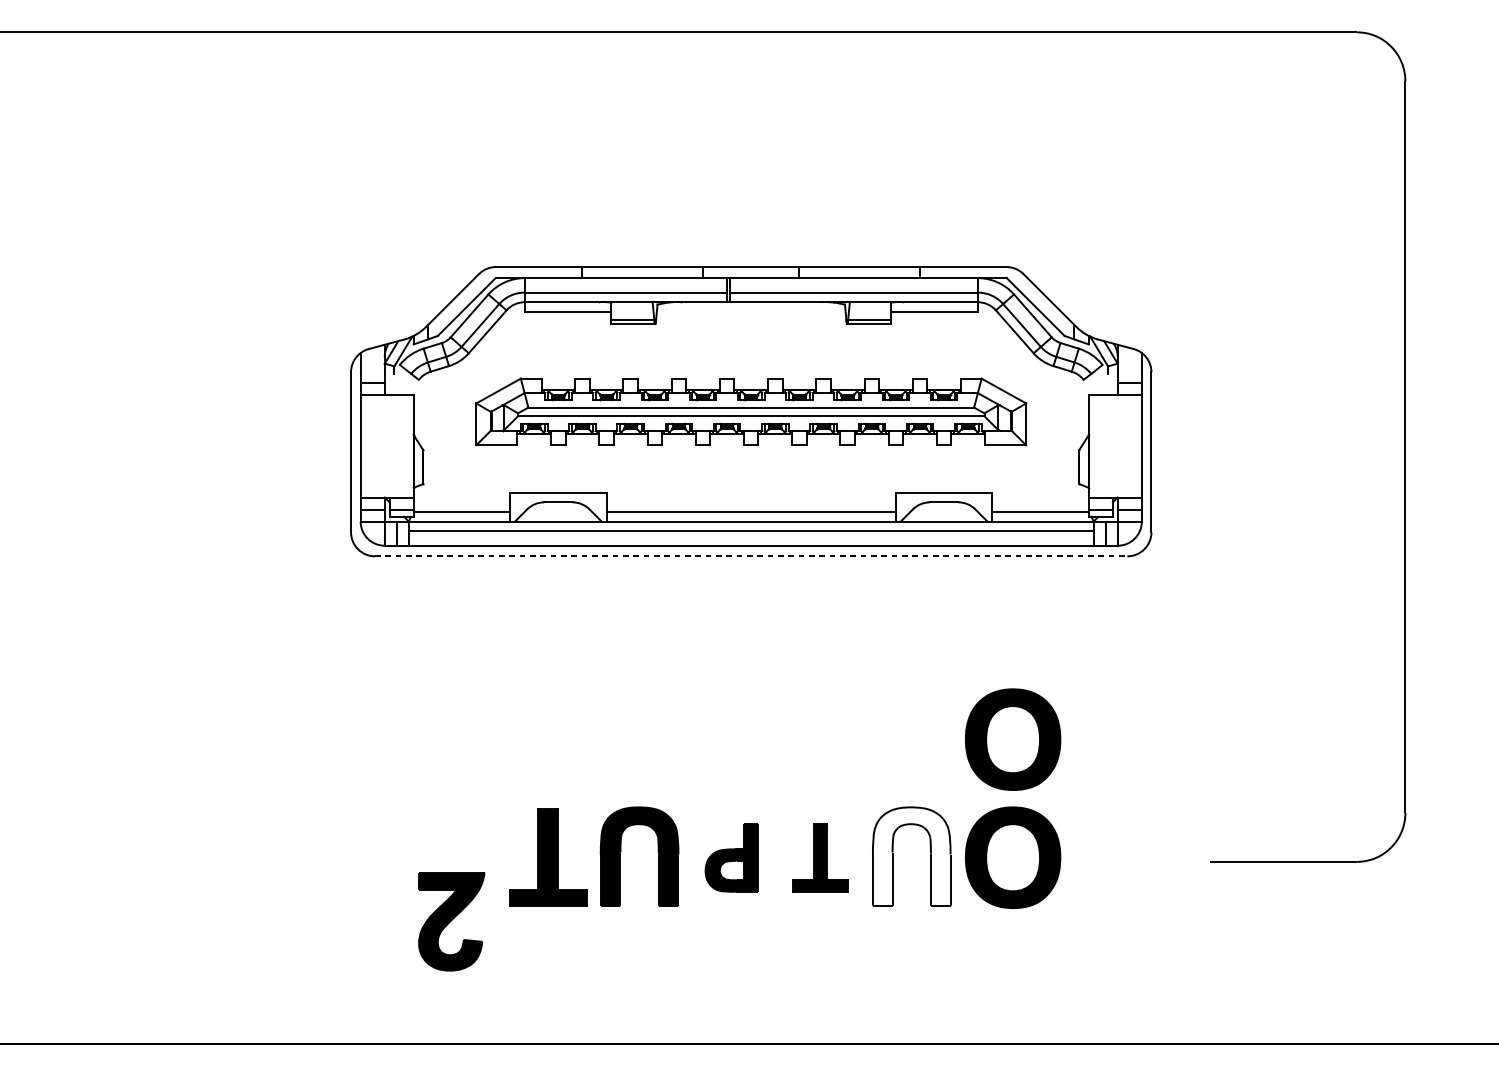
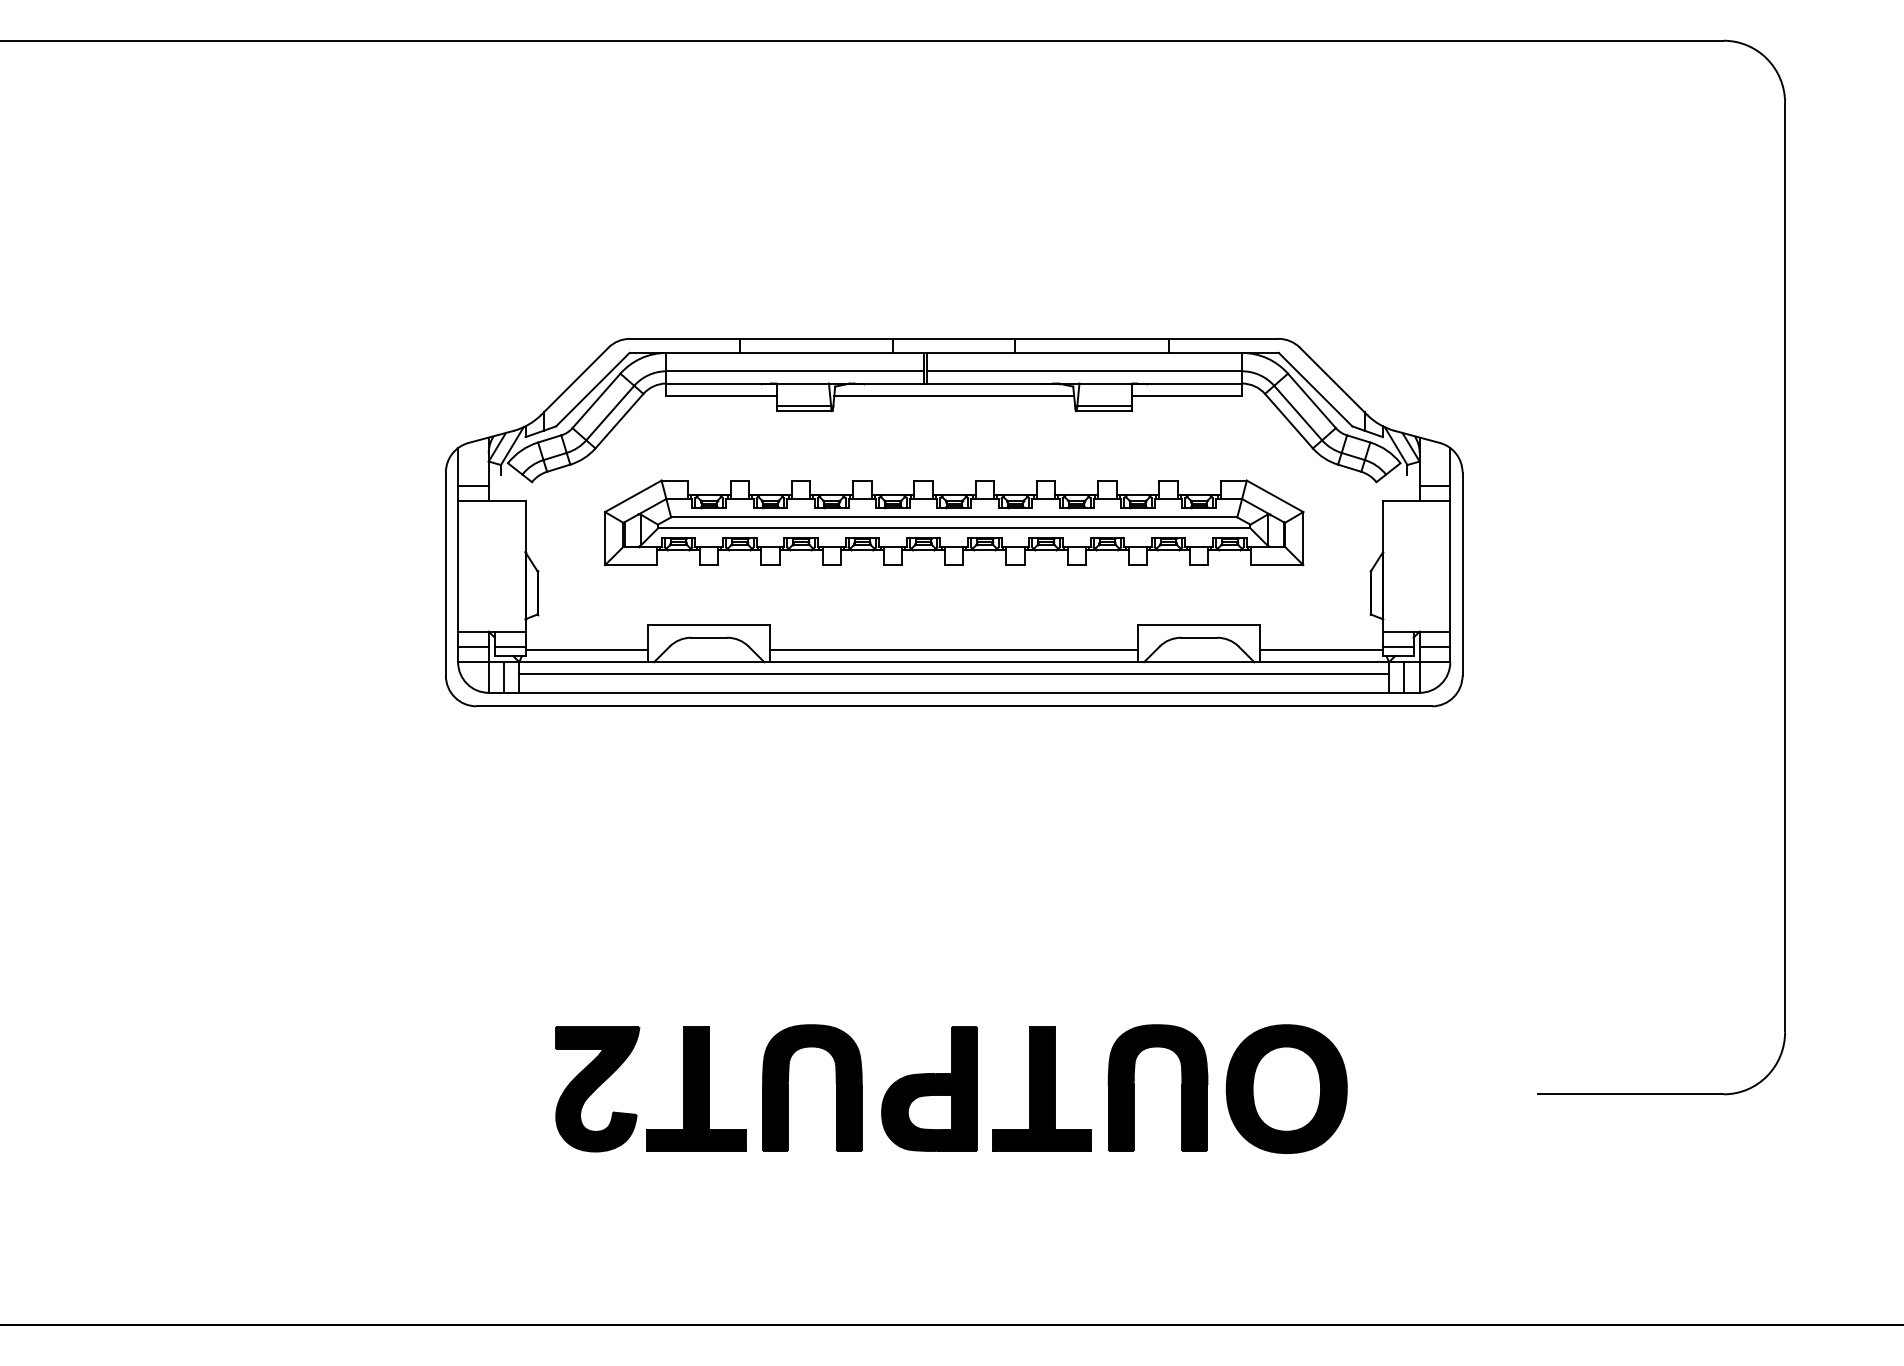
line: (751, 311) -> (954, 395), added
line: (751, 556) -> (954, 706), dashed -> solid
part: (1012, 739) -> (1286, 938), removed
fill: (911, 856) -> (1157, 1087), added
part: (731, 857) -> (929, 1088), size x1.43
part: (819, 857) -> (1041, 1088), size x1.43
part: (451, 921) -> (597, 1089), moved

